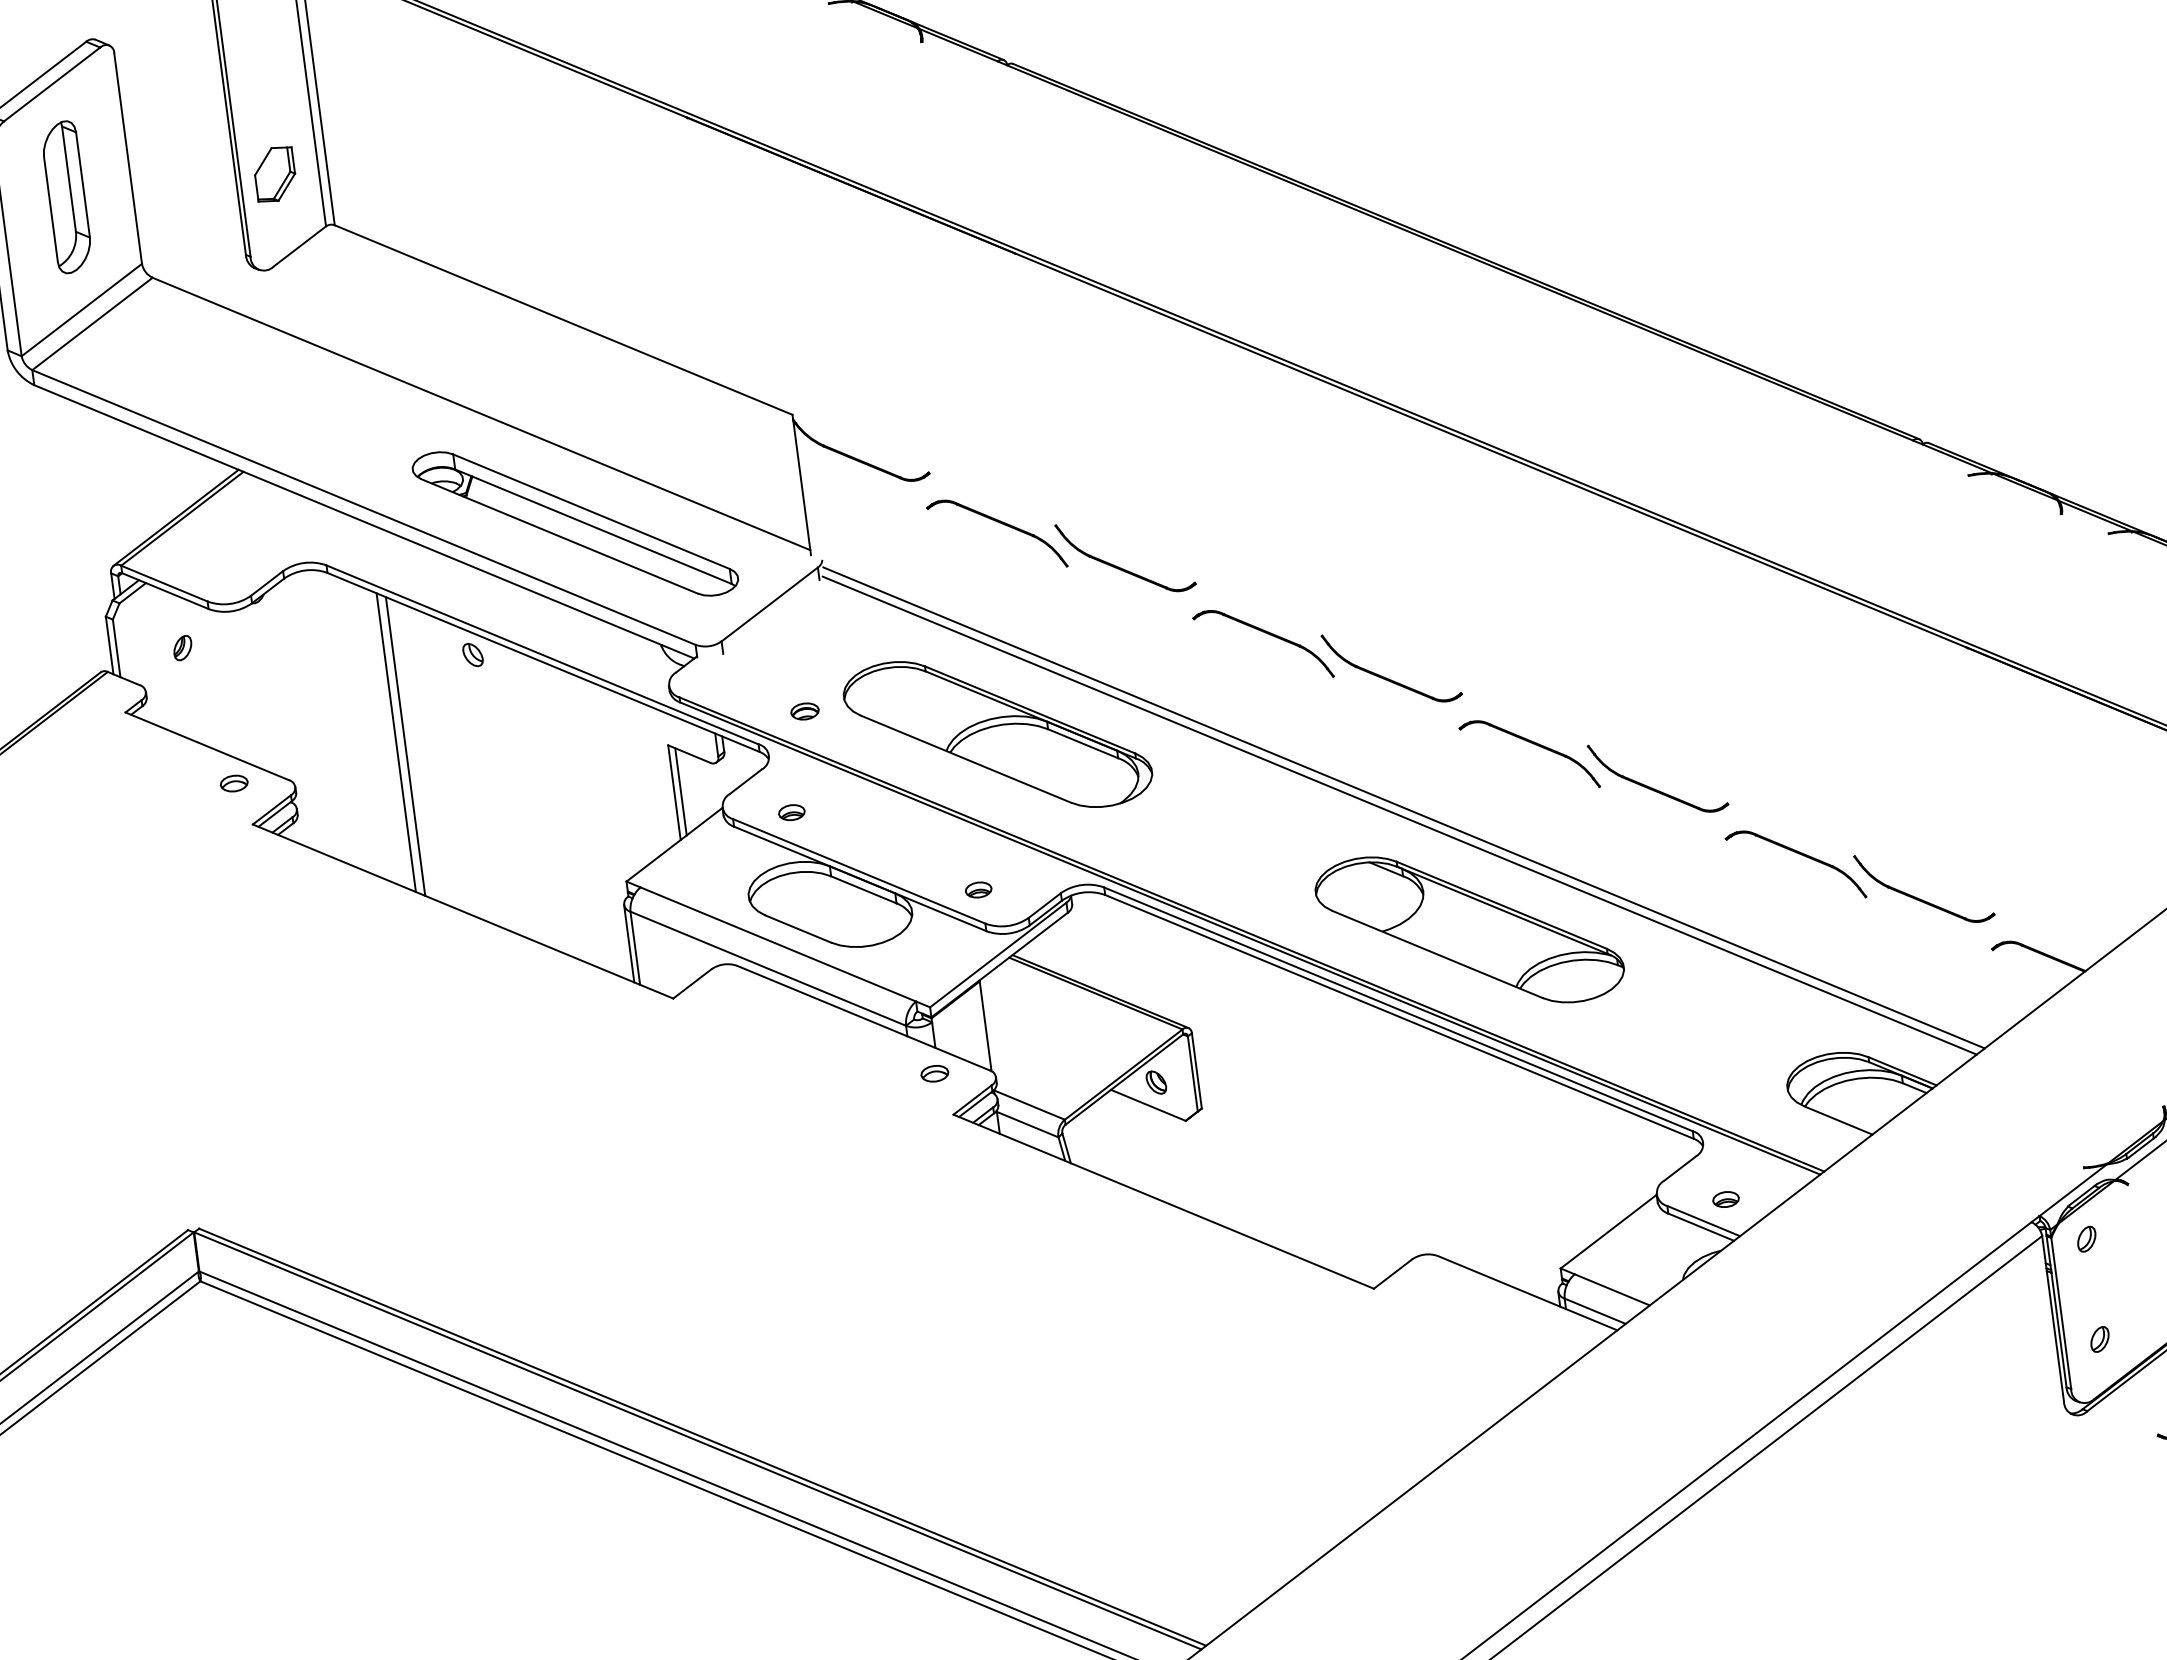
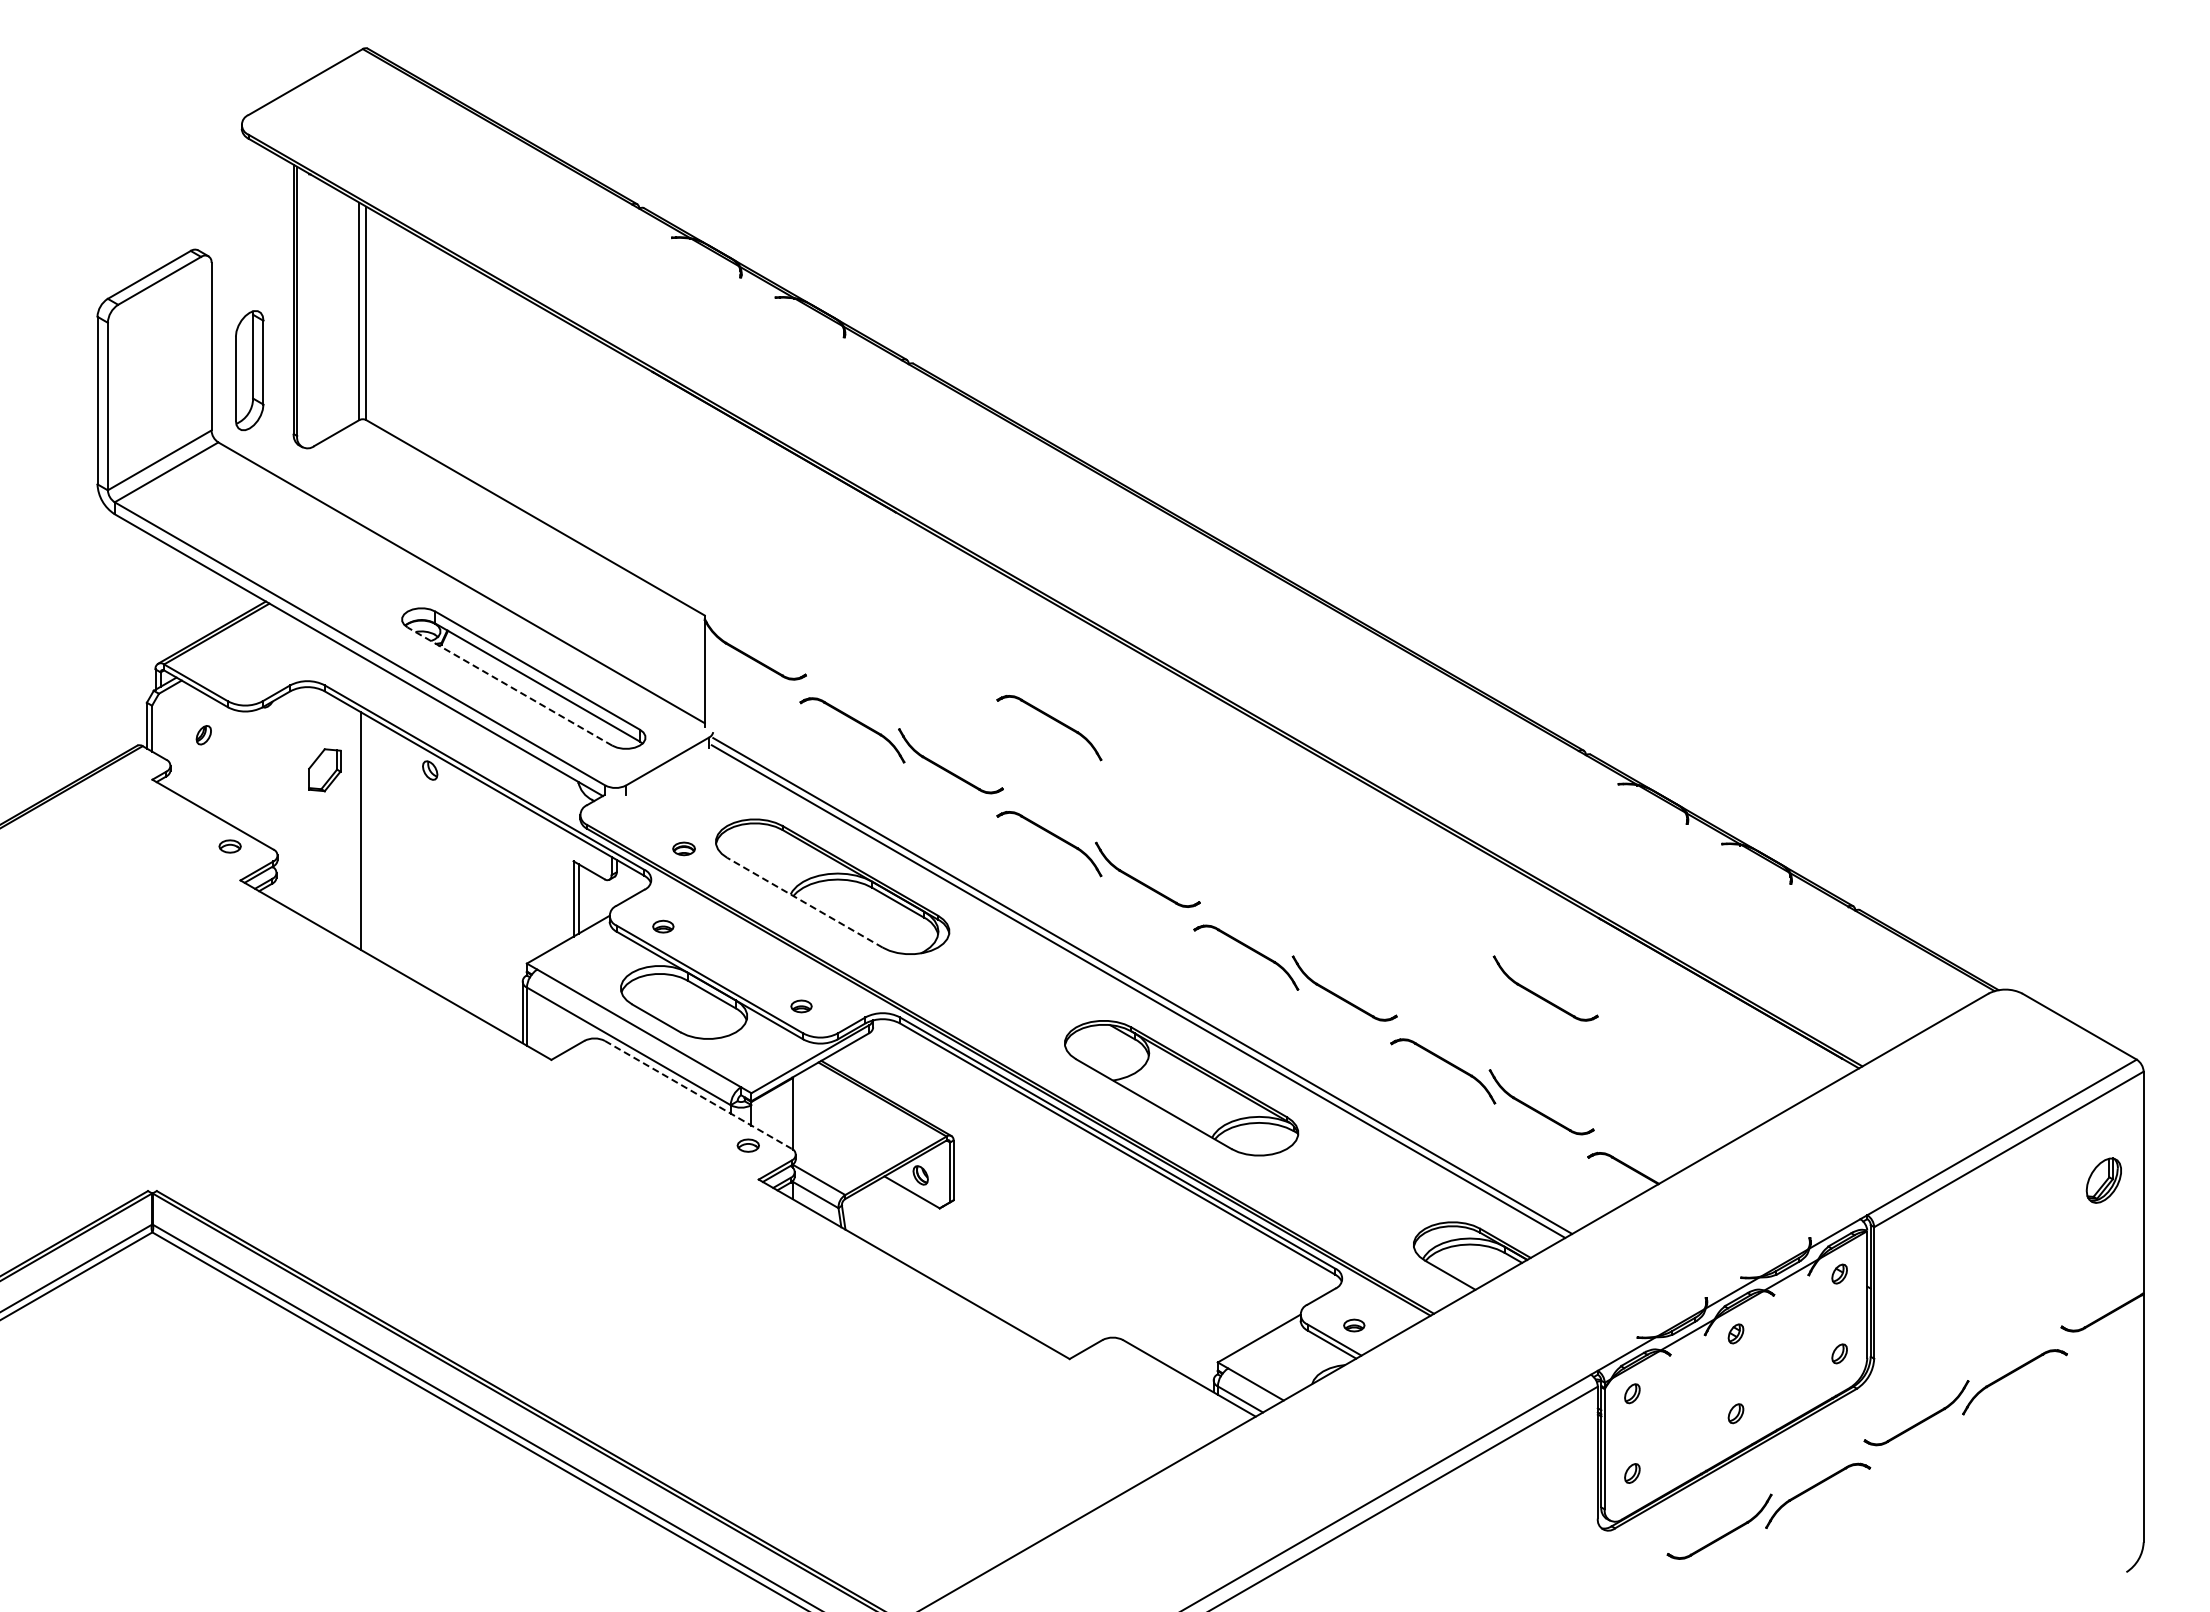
part: (274, 174) -> (324, 770), moved
part: (66, 197) -> (249, 370), moved
part: (1247, 489) -> (1053, 720), added
line: (558, 536) -> (509, 686), solid -> dashed
line: (405, 747) -> (367, 835), removed
part: (1905, 754) -> (1540, 995), added
line: (966, 758) -> (805, 902), solid -> dashed
line: (863, 1017) -> (698, 1094), solid -> dashed

